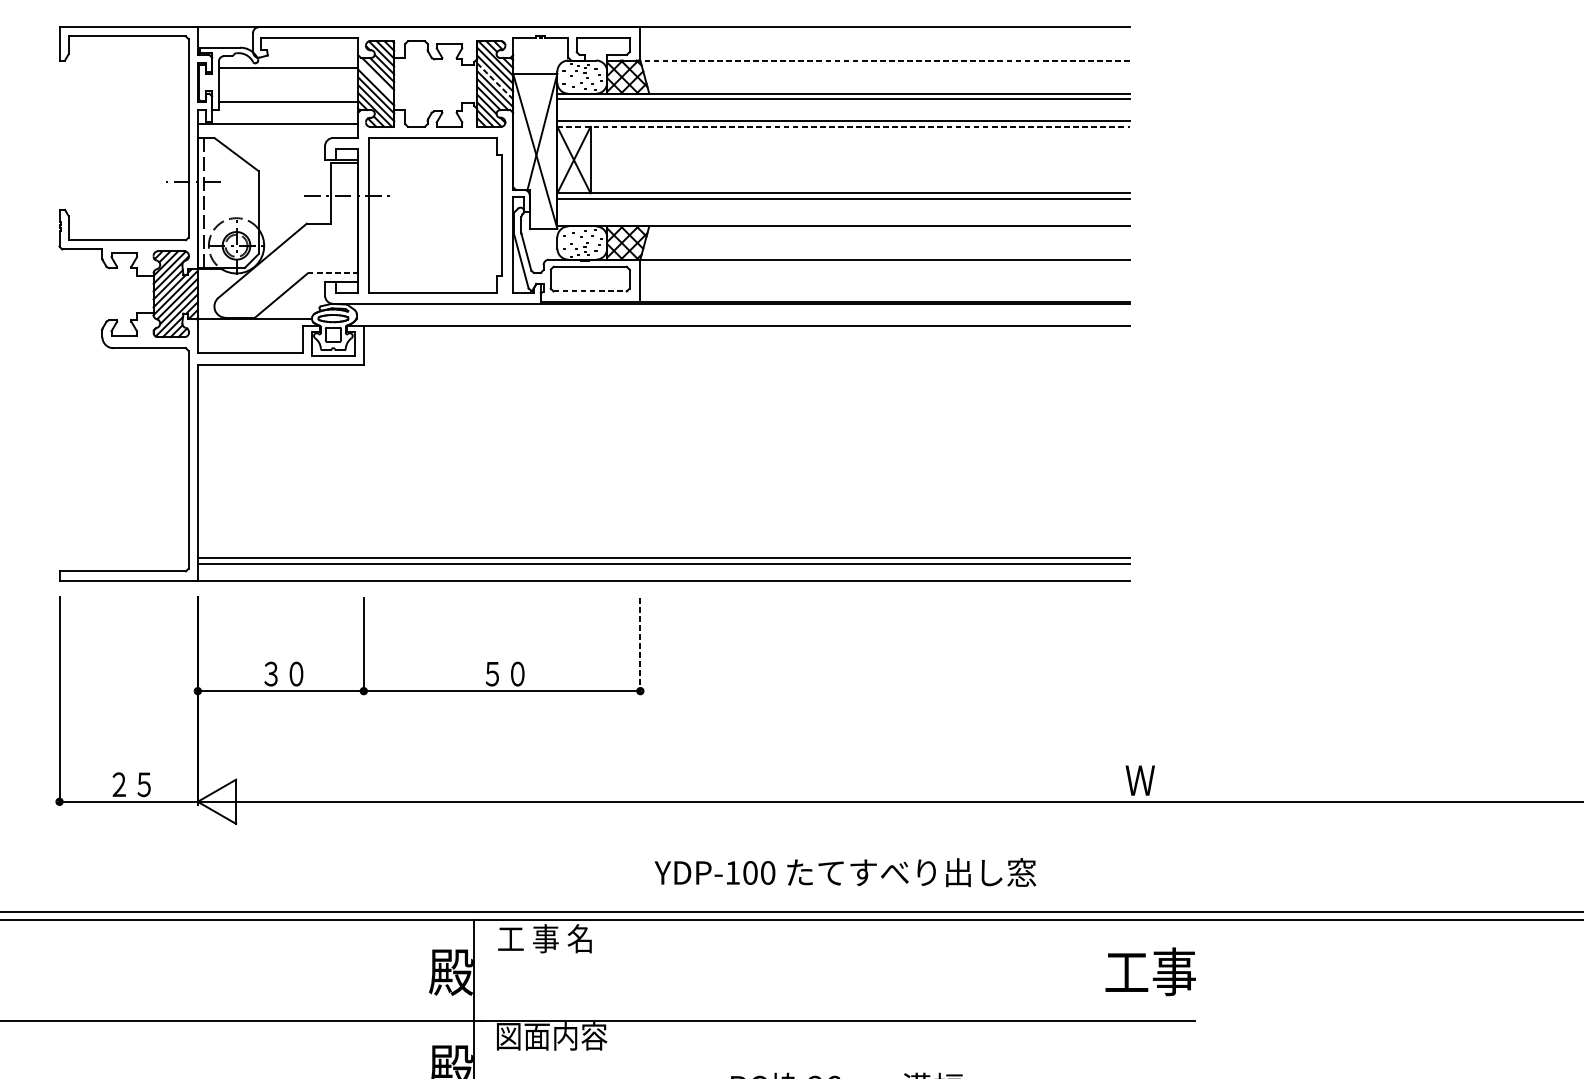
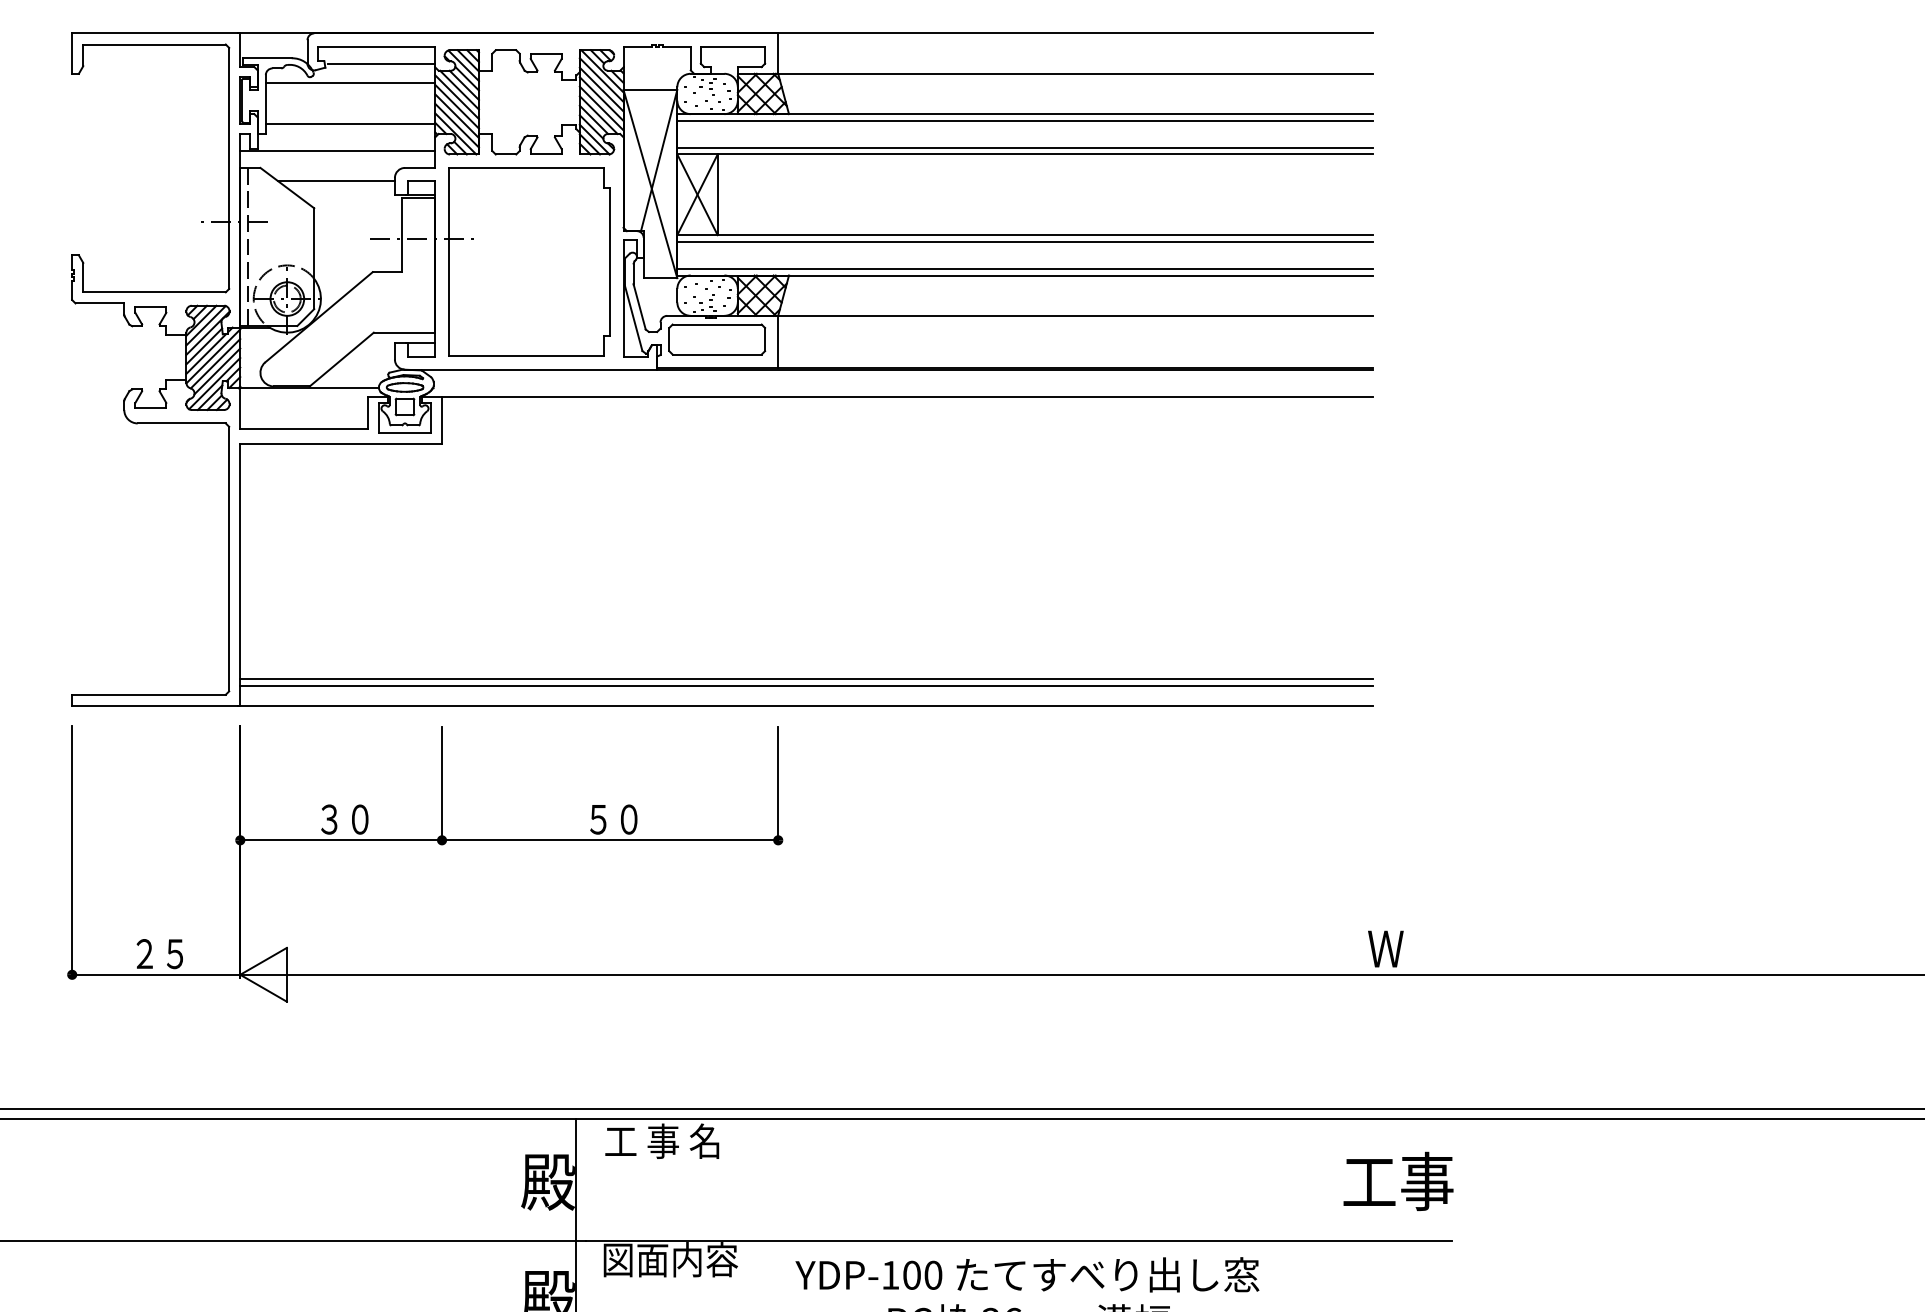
line: (314, 52) -> (381, 63), added
line: (884, 60) -> (1075, 73), dashed -> solid
line: (375, 80) -> (456, 97), added
line: (495, 81) -> (601, 99), dashed -> solid
line: (843, 126) -> (1025, 154), dashed -> solid
line: (276, 149) -> (336, 181), added
line: (843, 220) -> (1025, 268), added
line: (332, 273) -> (404, 332), dashed -> solid
line: (590, 291) -> (717, 354), dashed -> solid
line: (640, 646) -> (778, 785), dashed -> solid
text: (845, 872) -> (1027, 1274), moved

